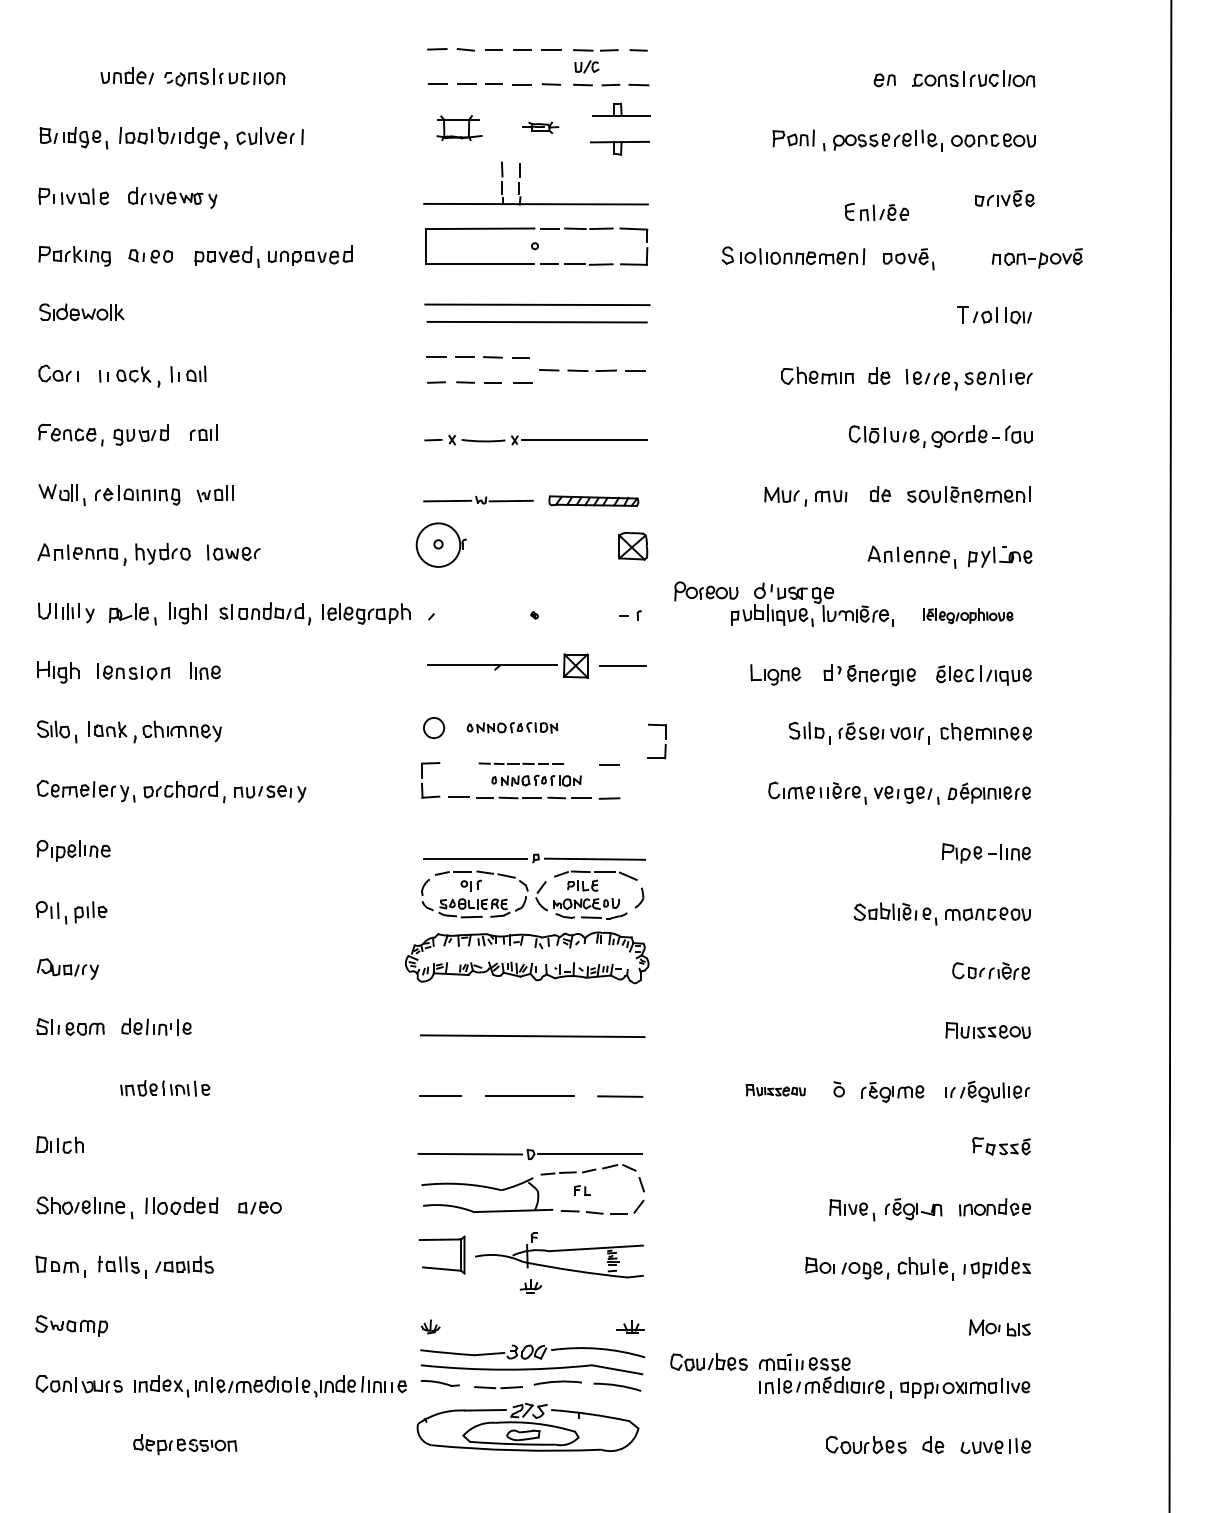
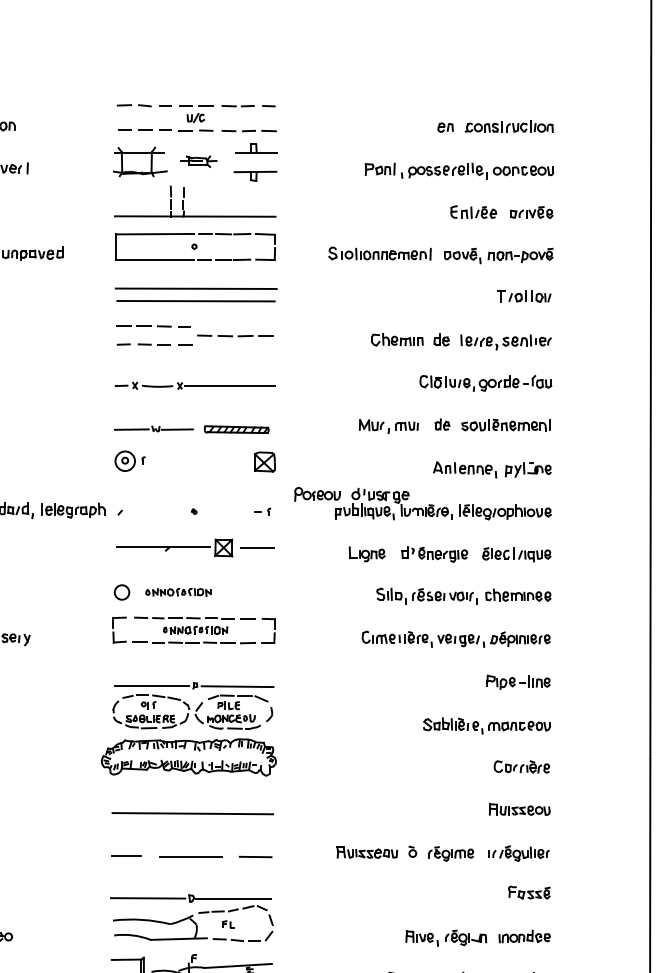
part: (586, 66) -> (195, 117), moved
part: (459, 127) -> (140, 161), size x1.67
part: (540, 127) -> (198, 161), size x1.43
part: (876, 212) -> (473, 212), moved
part: (1036, 258) -> (519, 255), moved
circle: (438, 544) -> (125, 460), size x0.62
part: (968, 616) -> (505, 512), size x1.43
part: (664, 744) -> (273, 633), moved
part: (520, 763) -> (184, 617), size x1.67
part: (775, 1090) -> (367, 852), size x1.43

